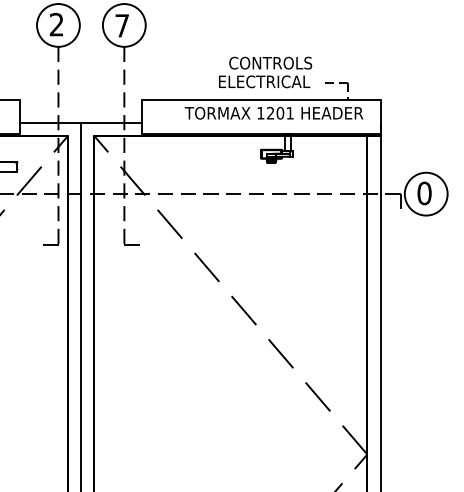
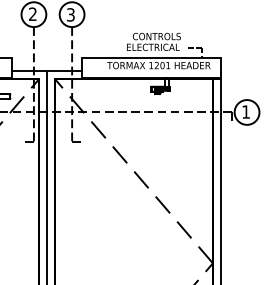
text: (121, 25) -> (70, 14), 7 -> 3
text: (425, 192) -> (246, 111), 0 -> 1

